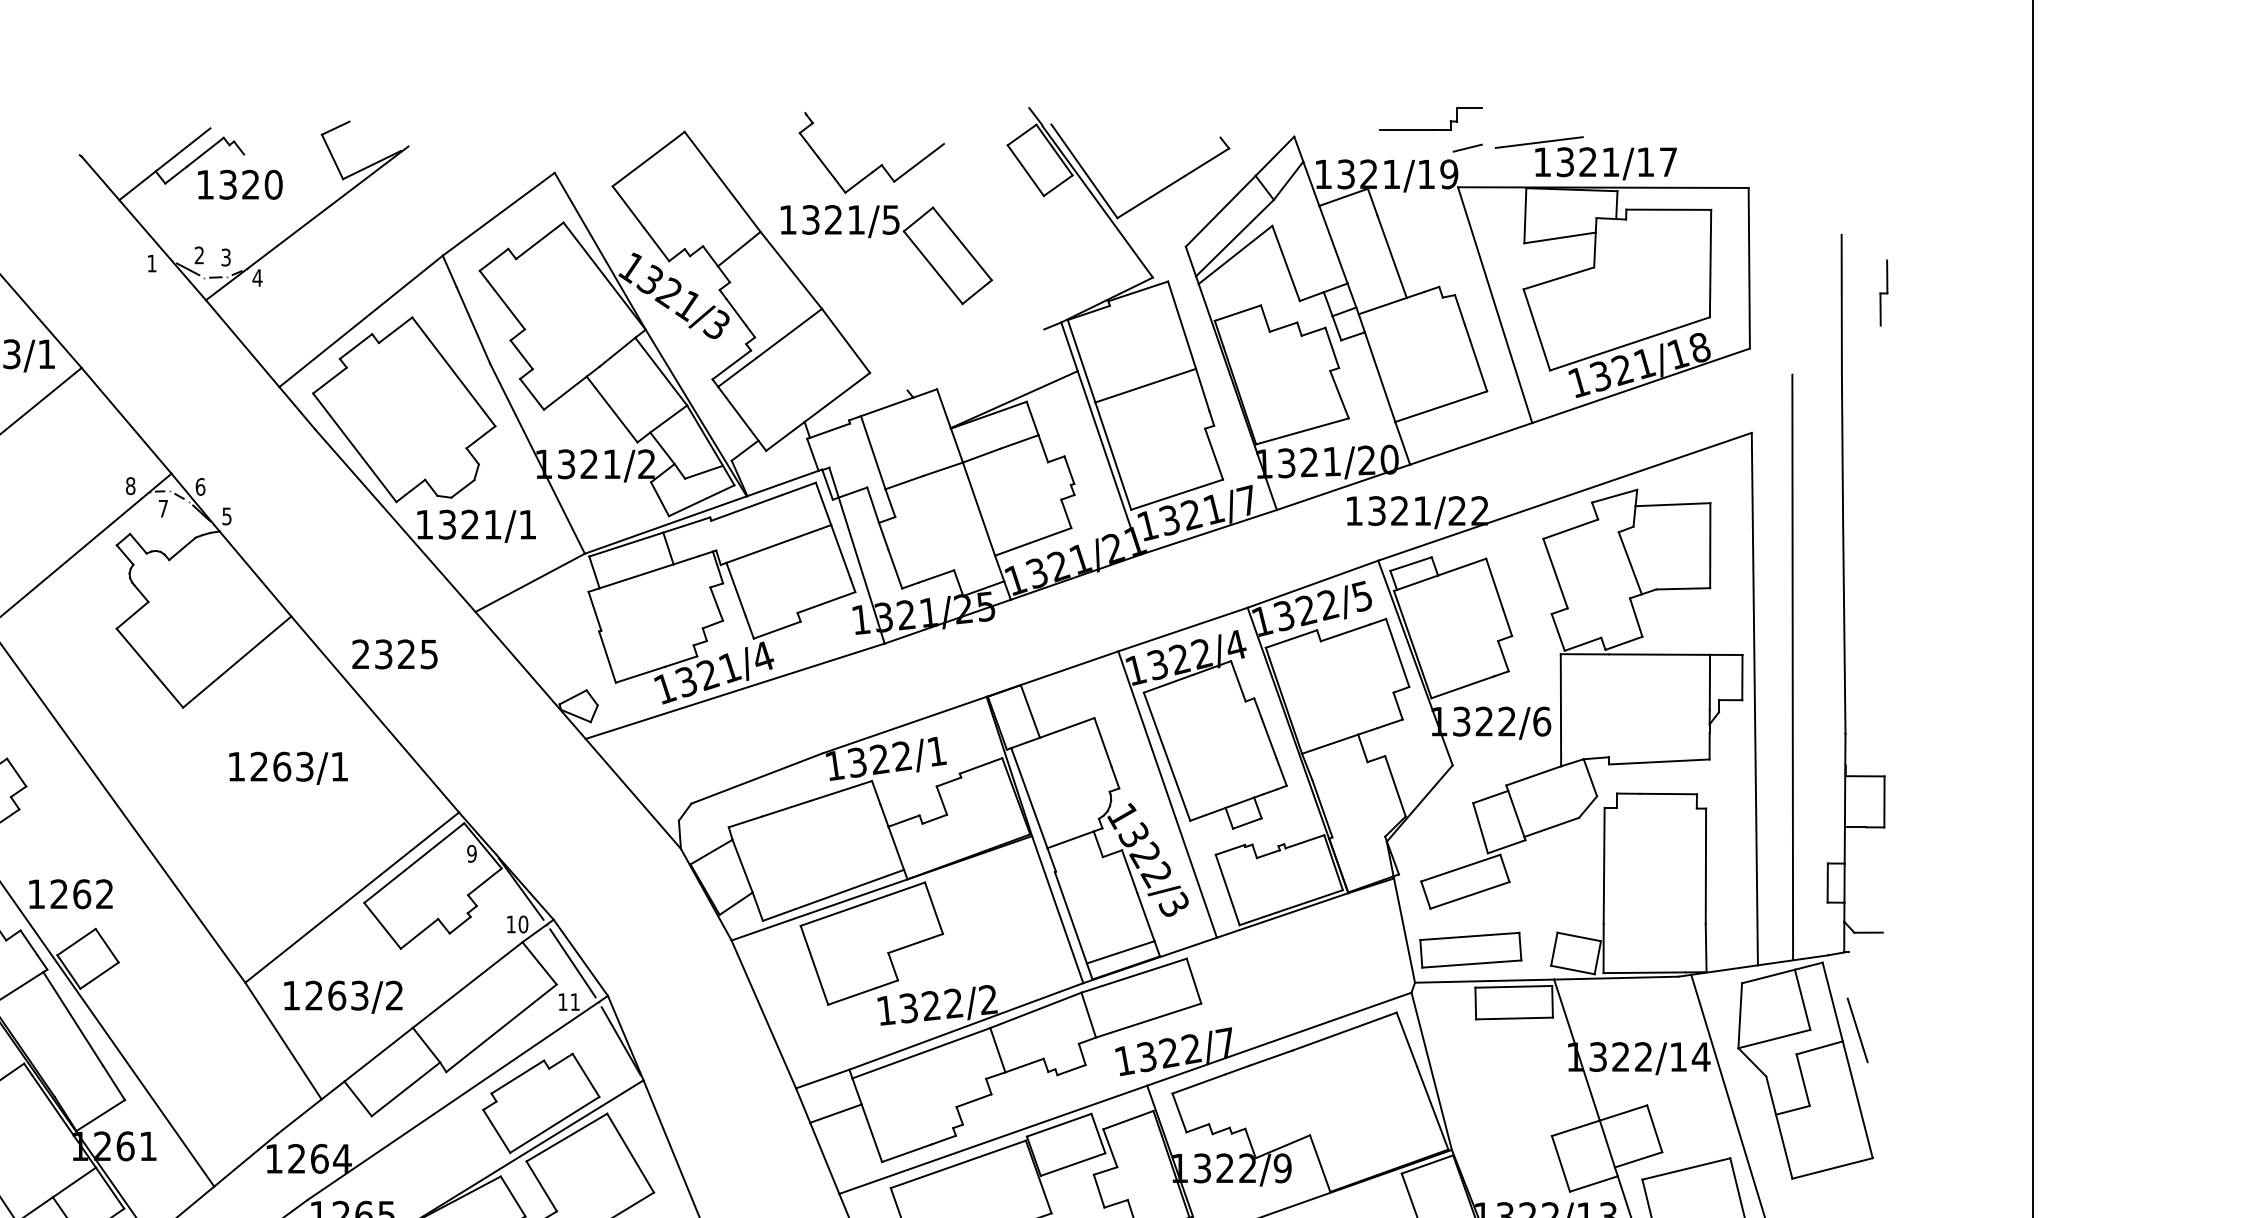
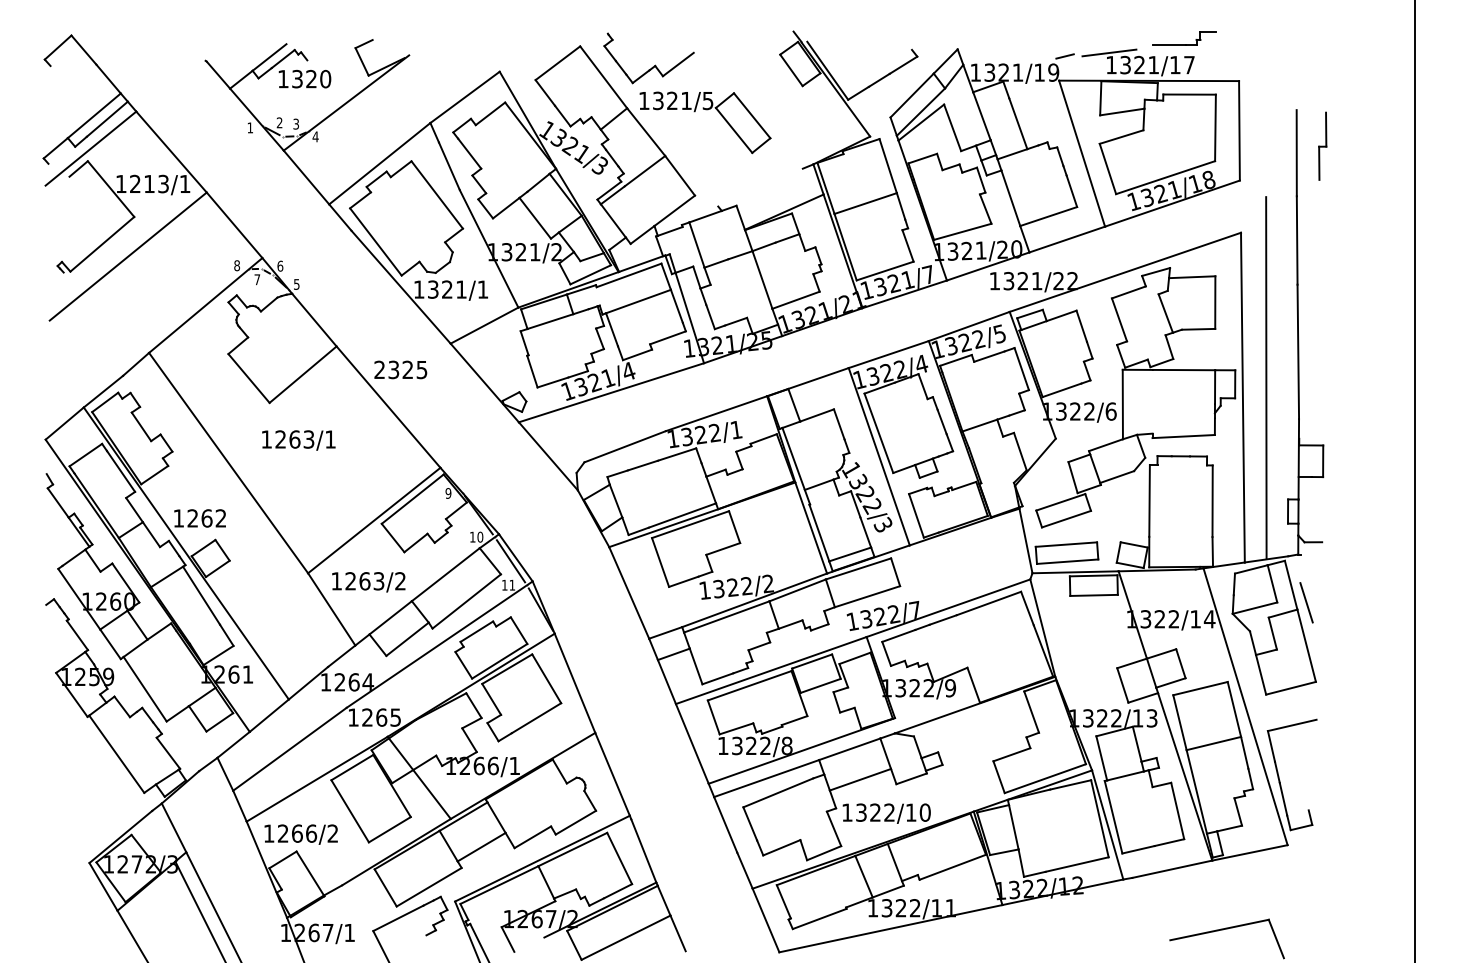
part: (1431, 119) -> (1184, 38), moved
part: (877, 166) -> (652, 66), moved
part: (1883, 291) -> (1322, 145), size x1.67
text: (287, 768) -> (298, 440), moved

